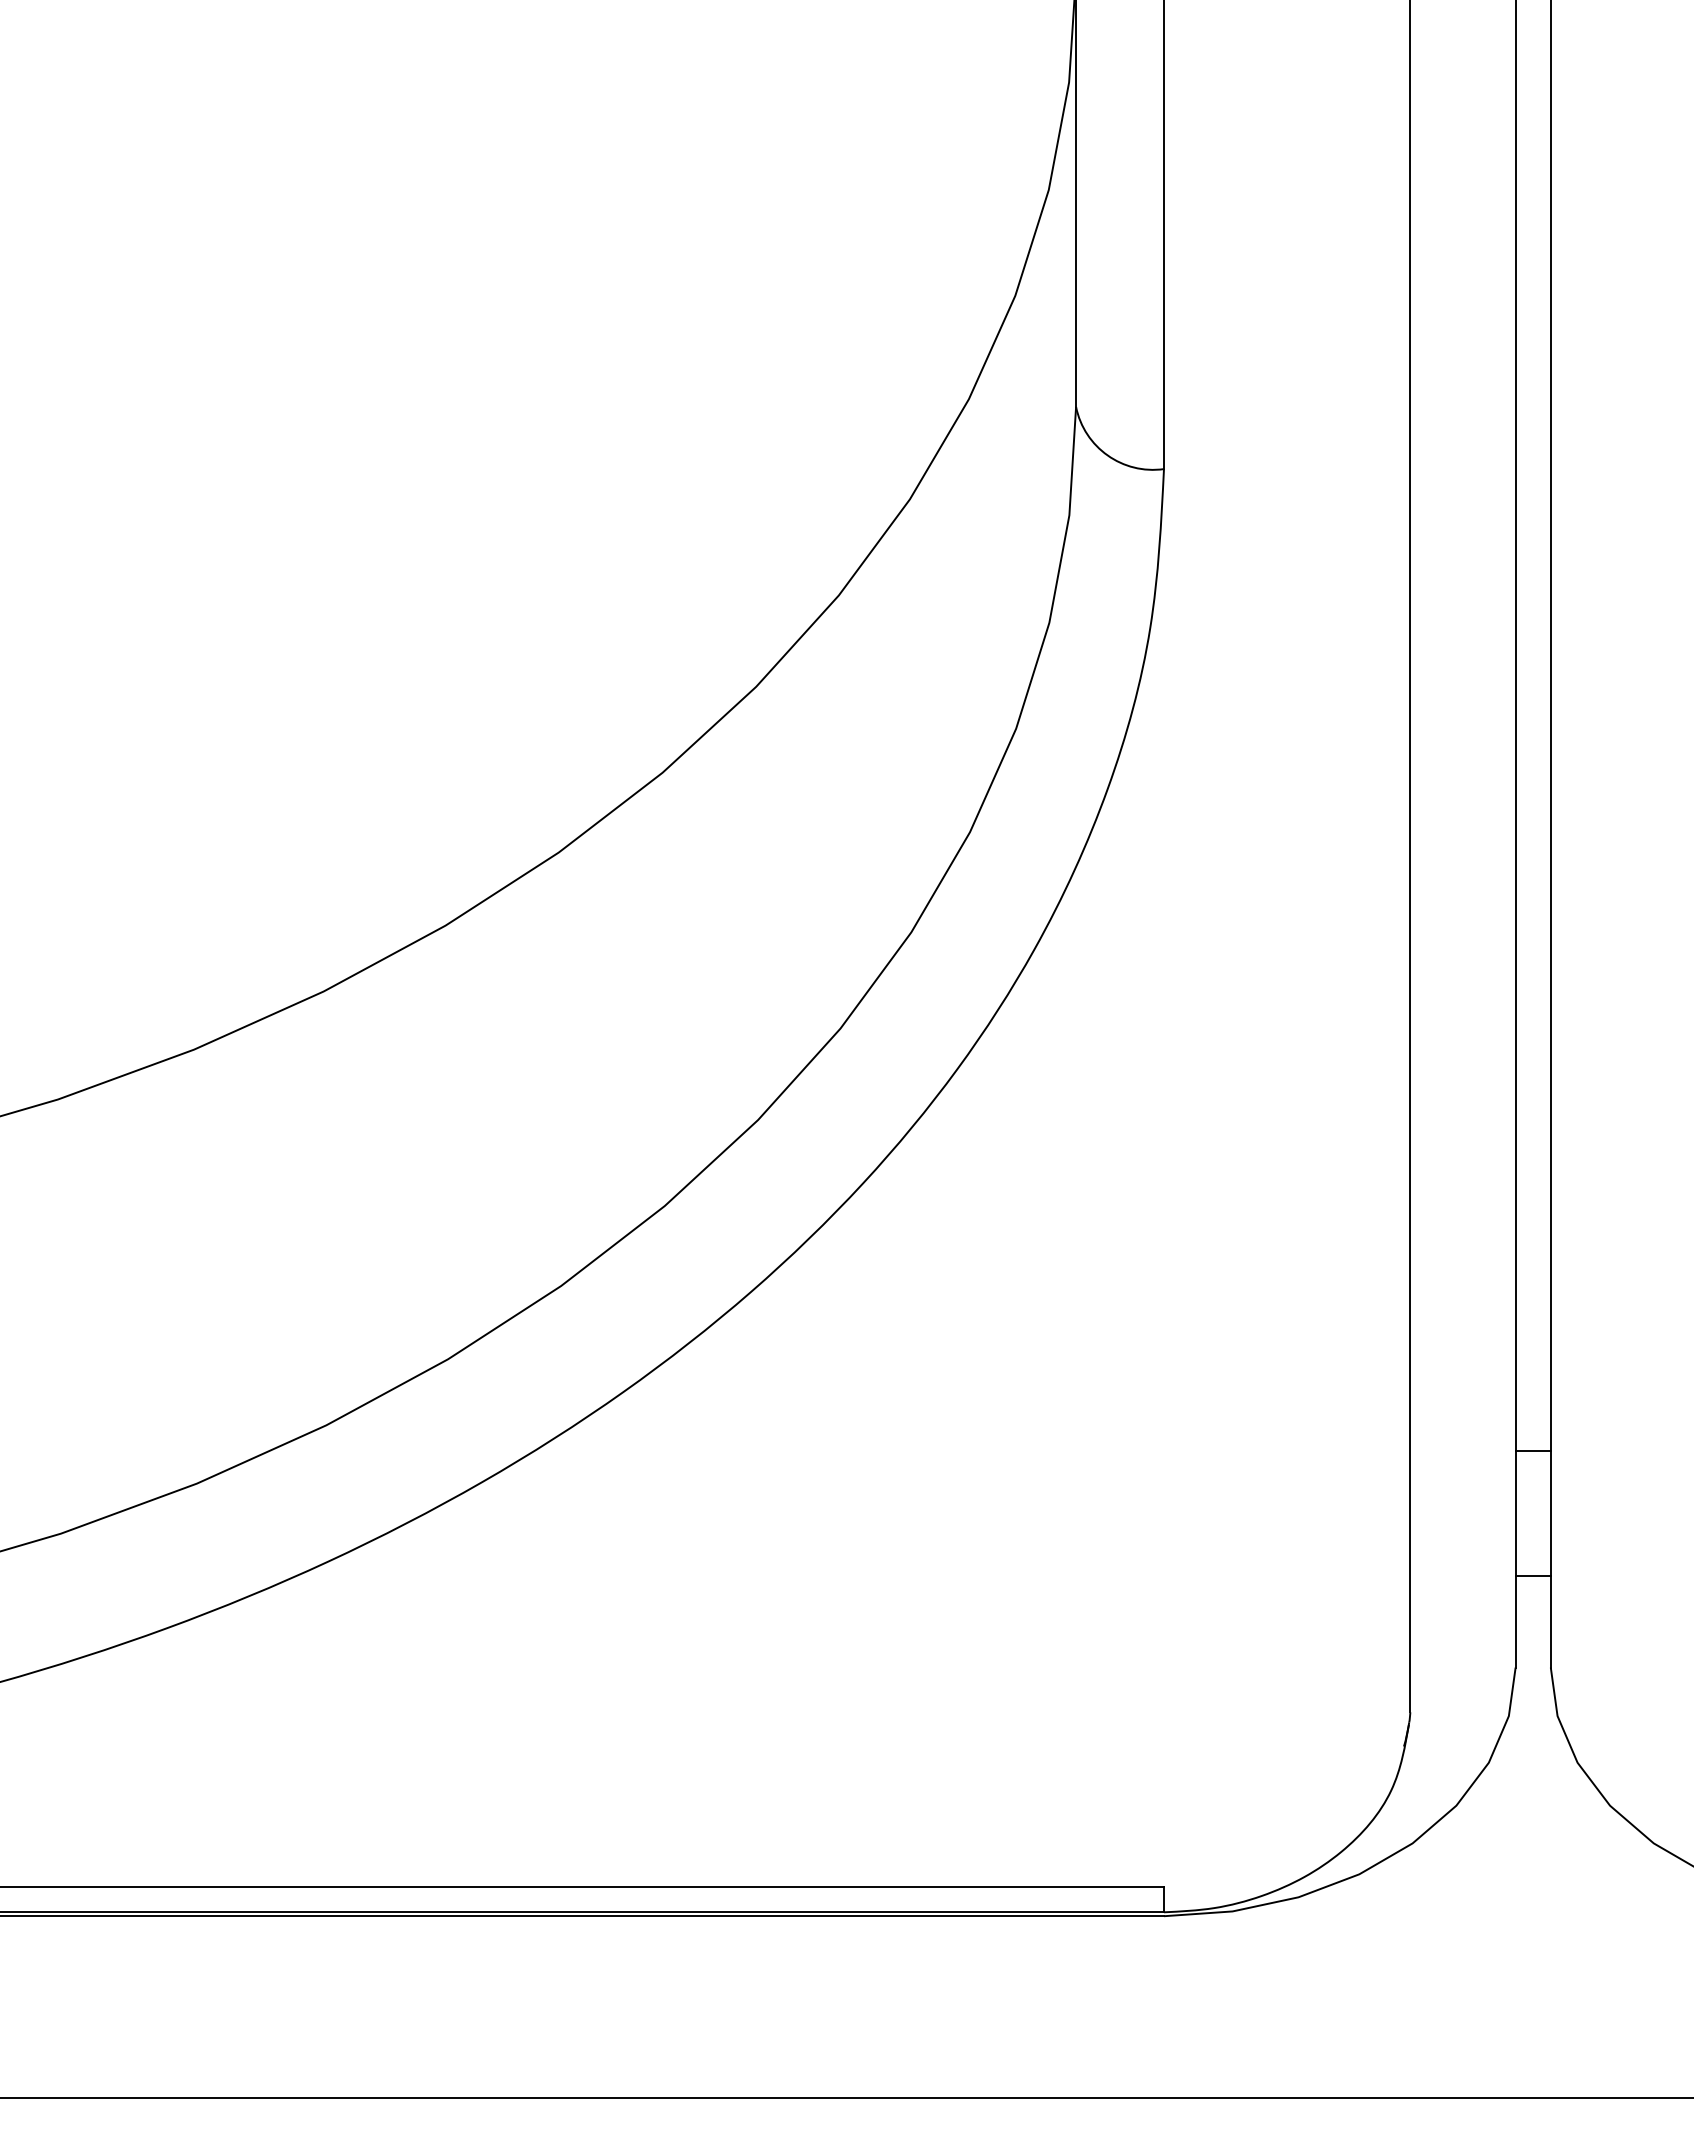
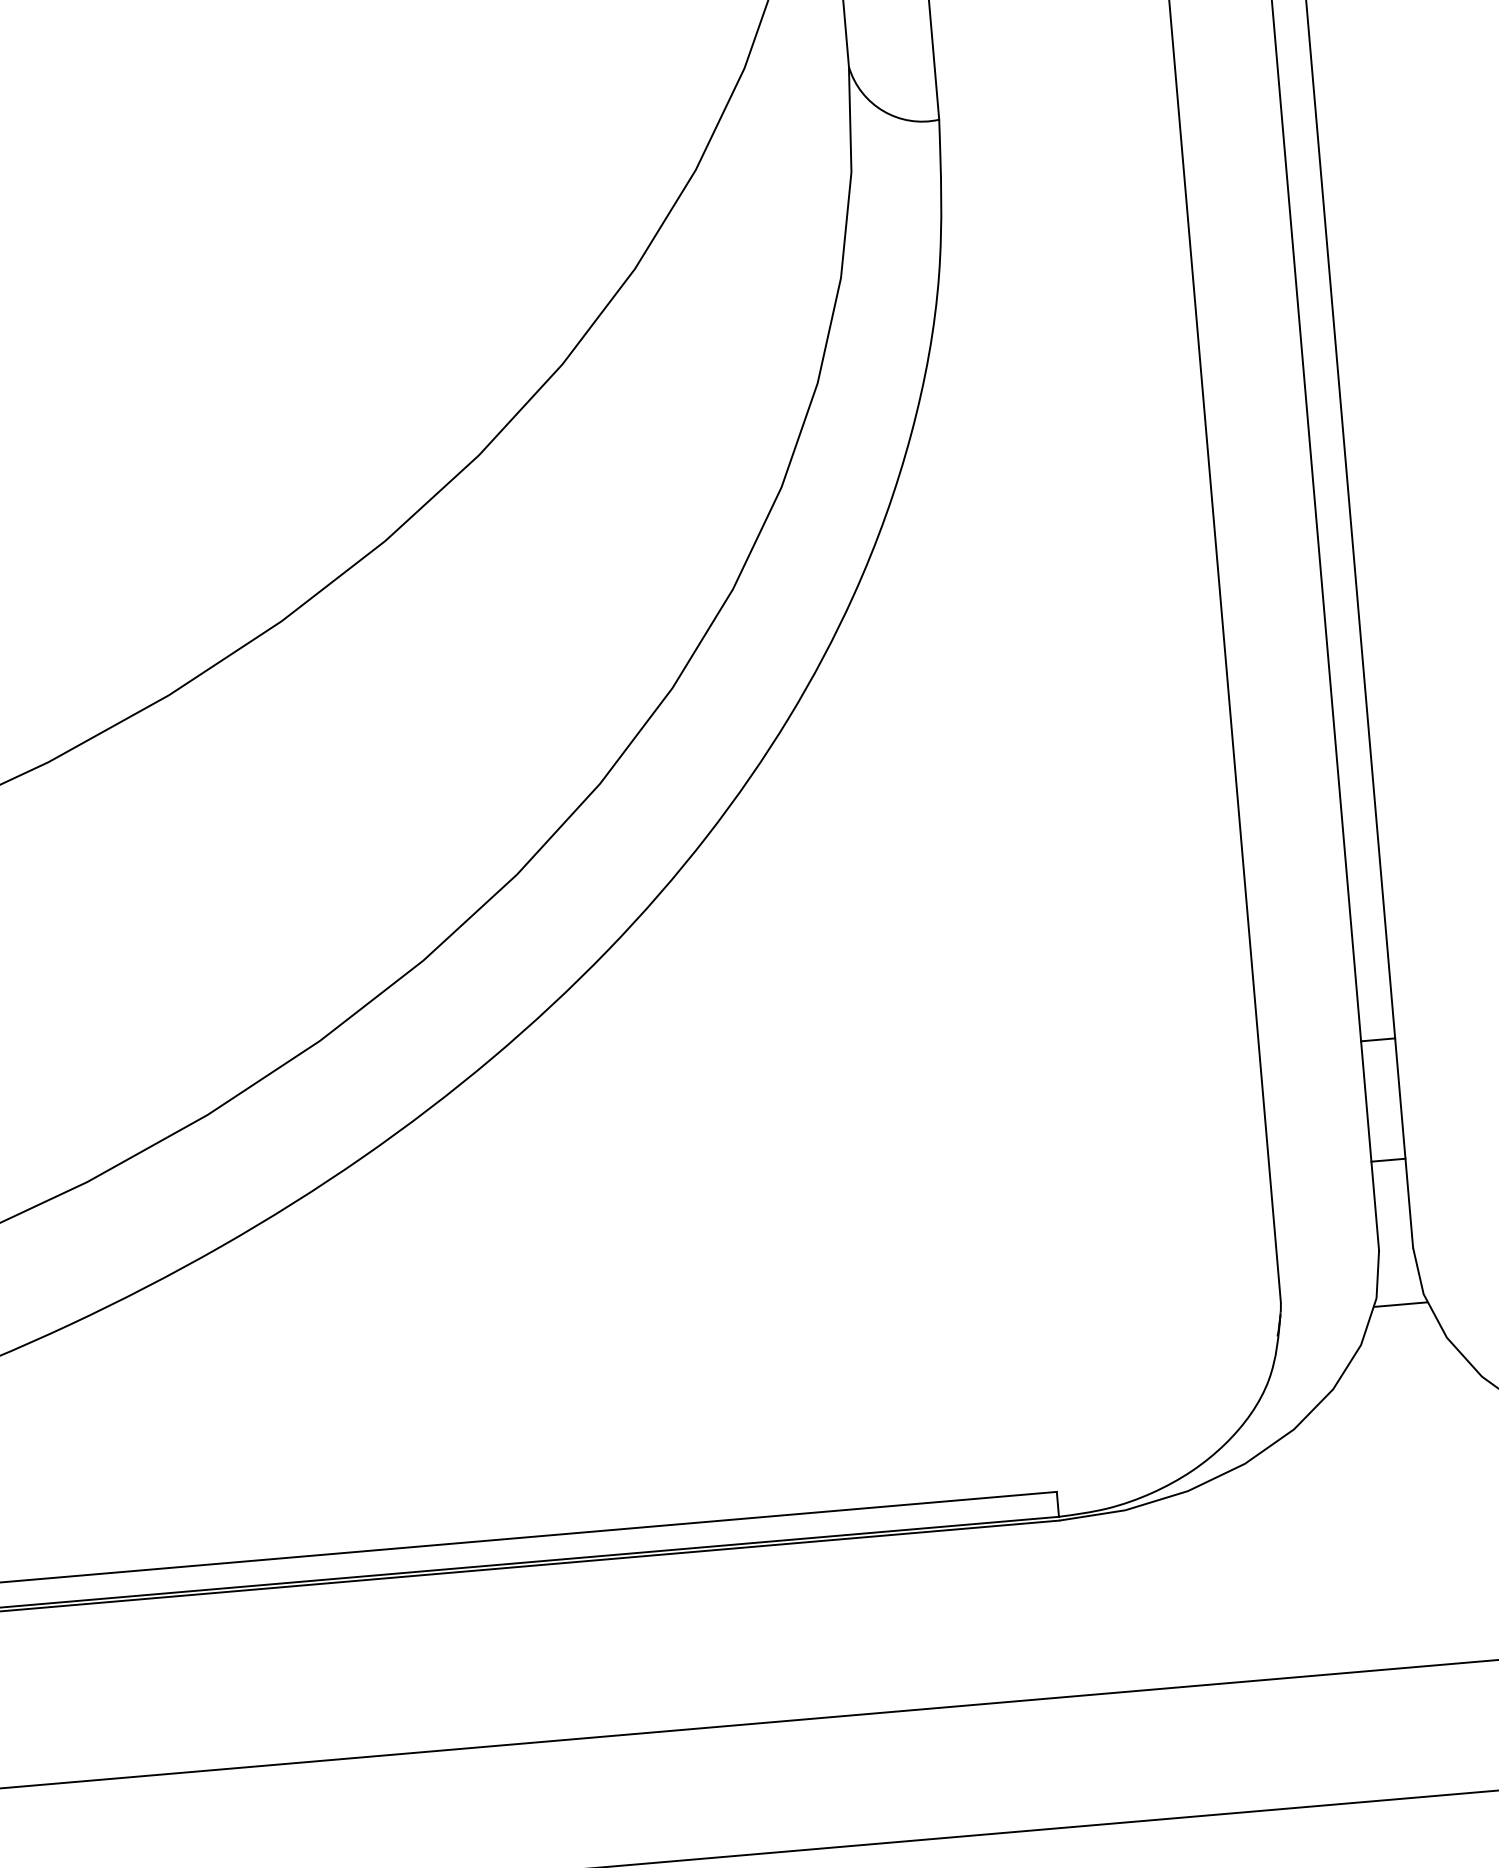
line: (1533, 1724) -> (1401, 1304), added

